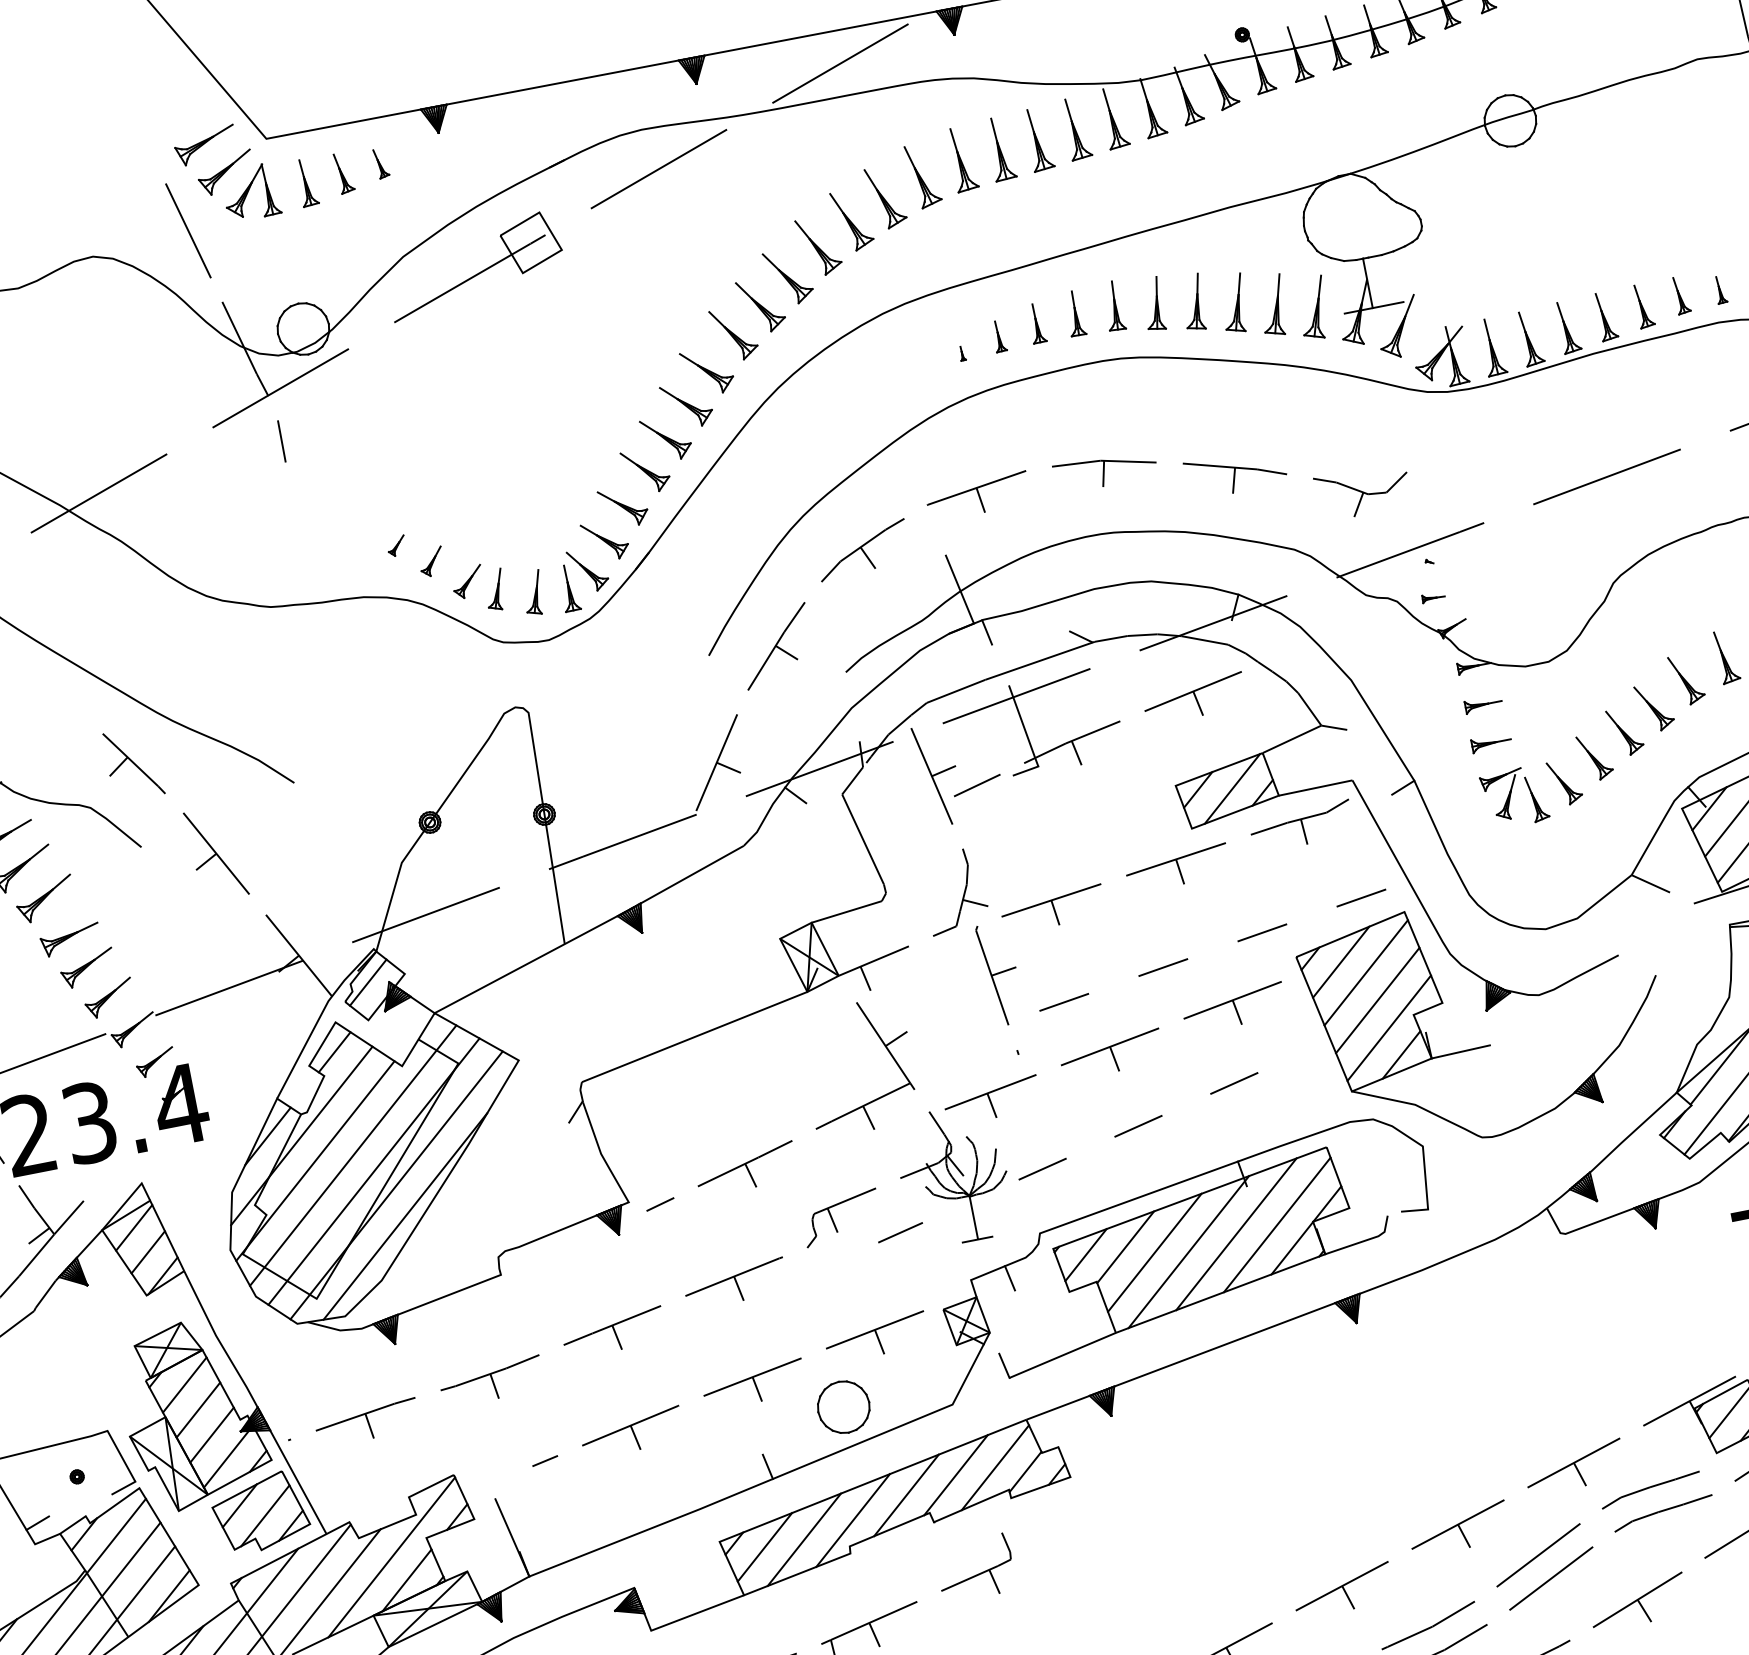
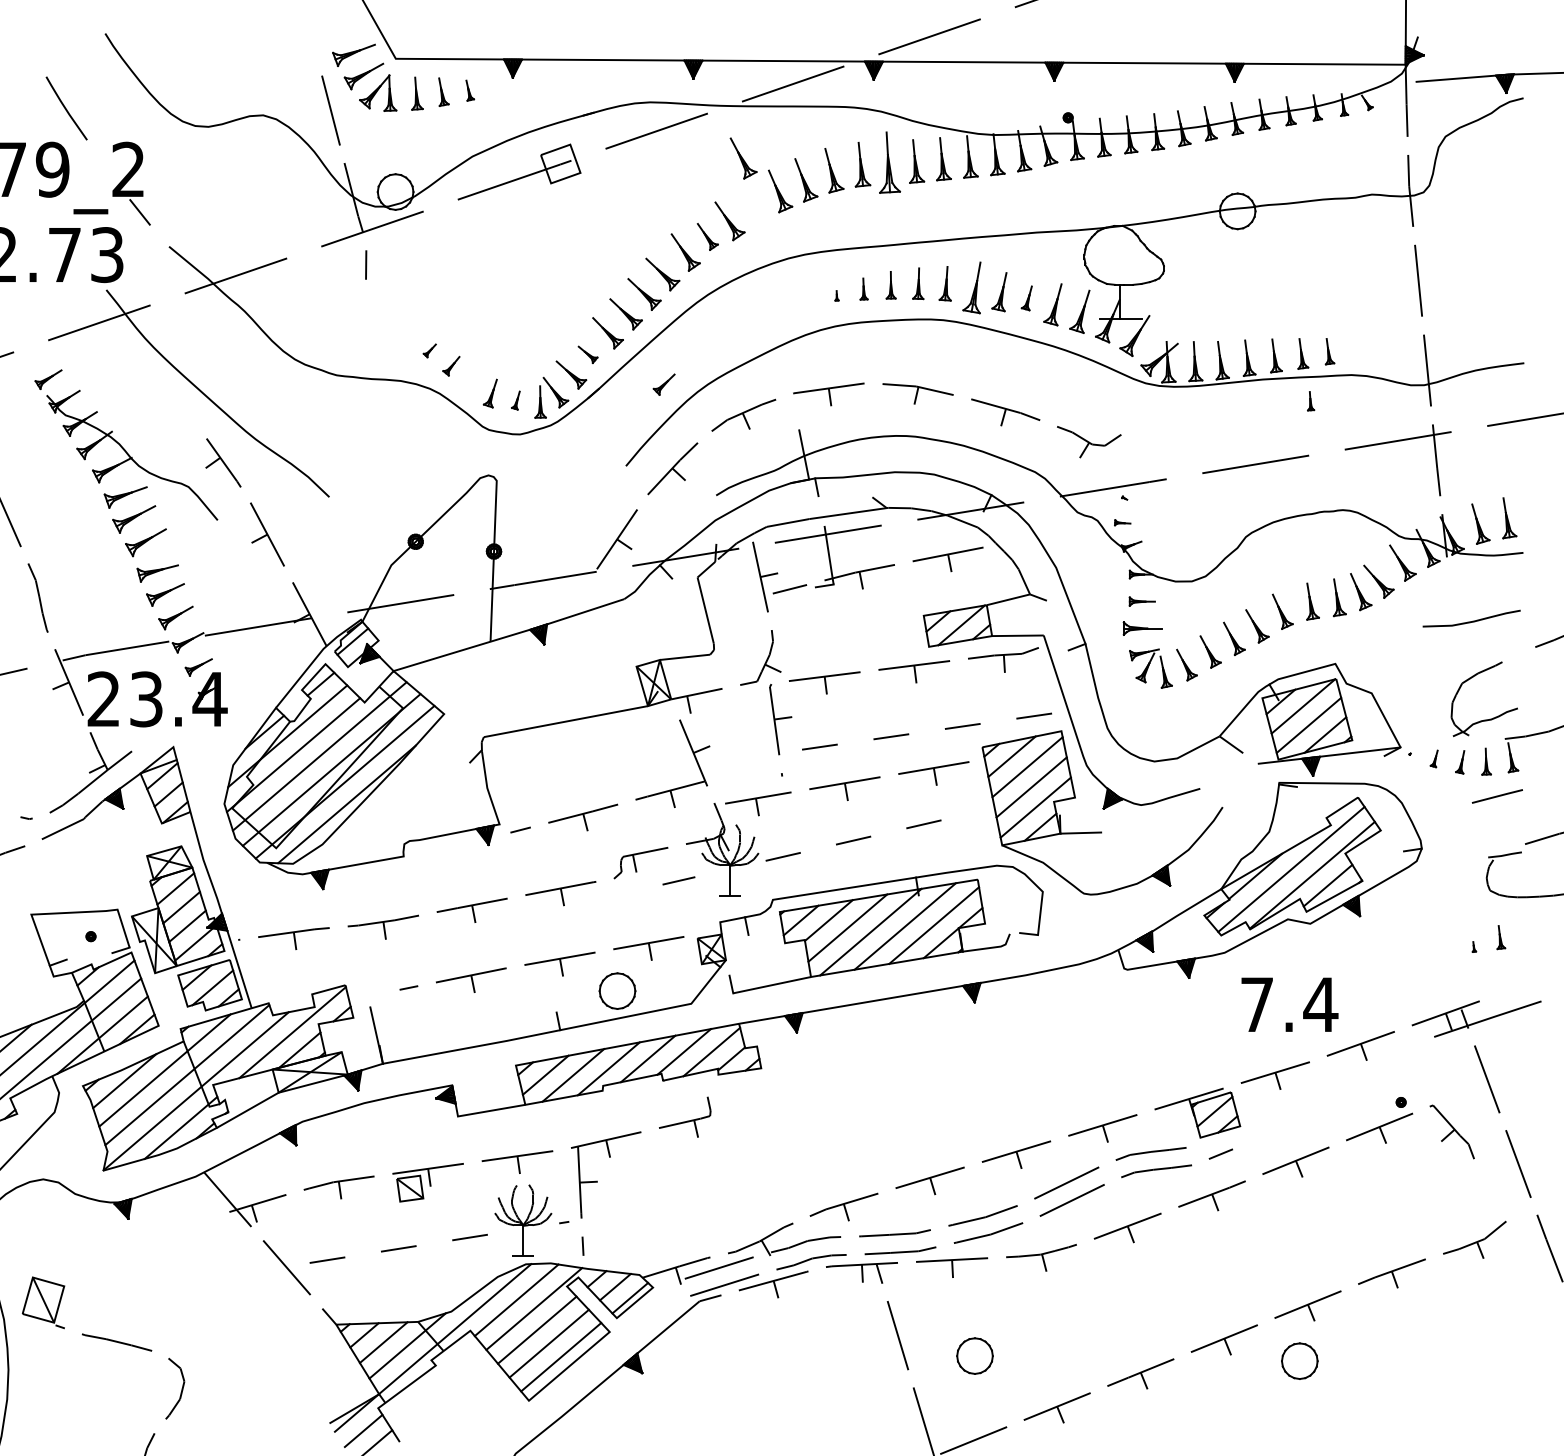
part: (999, 148) -> (889, 162), size x1.4
part: (819, 246) -> (743, 158), moved
part: (1721, 290) -> (1311, 401), moved
part: (1153, 303) -> (972, 287), size x1.4
part: (1233, 304) -> (1026, 298), size x0.6
part: (760, 305) -> (707, 236), size x0.7
part: (622, 507) -> (587, 354), size x0.6
part: (466, 582) -> (663, 384), moved
part: (532, 592) -> (515, 400), size x0.6
part: (1491, 742) -> (1142, 628), size x1.4

